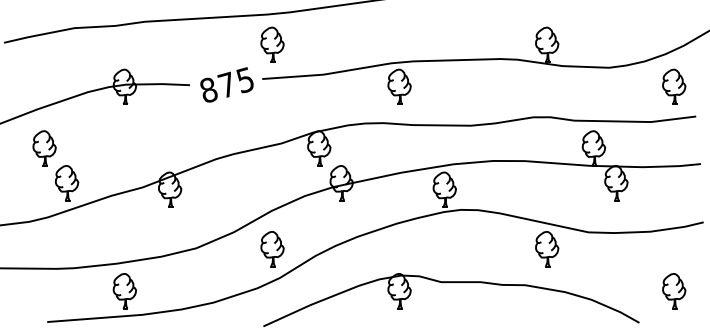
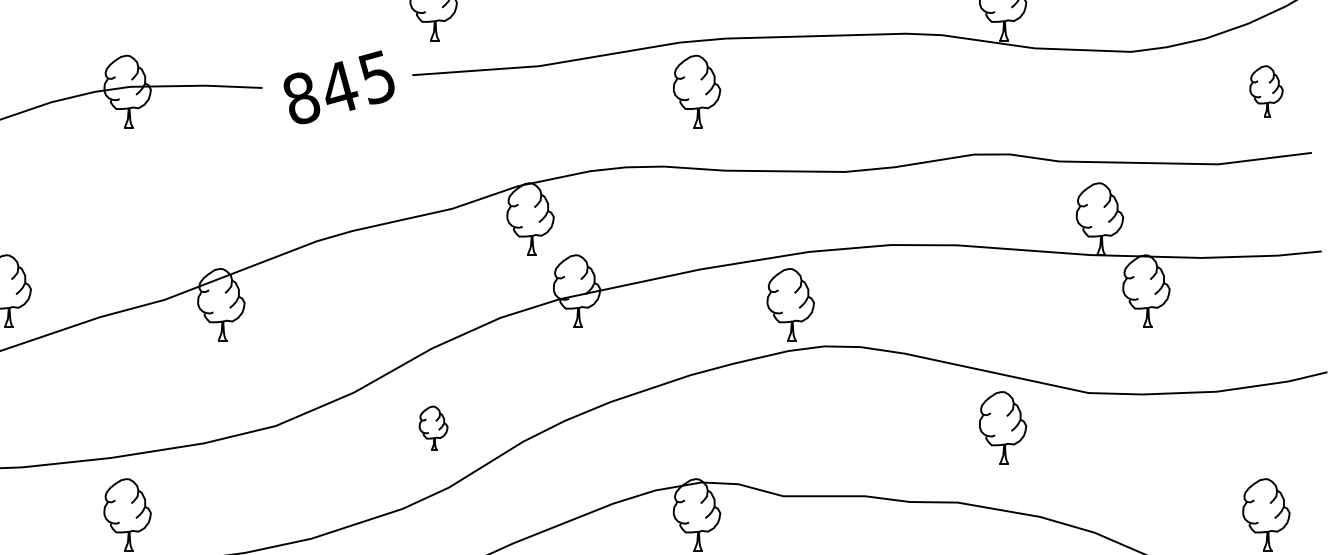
text: (226, 84) -> (338, 86), 875 -> 845
part: (674, 86) -> (1266, 90), size x0.7
part: (272, 249) -> (433, 428), size x0.6

